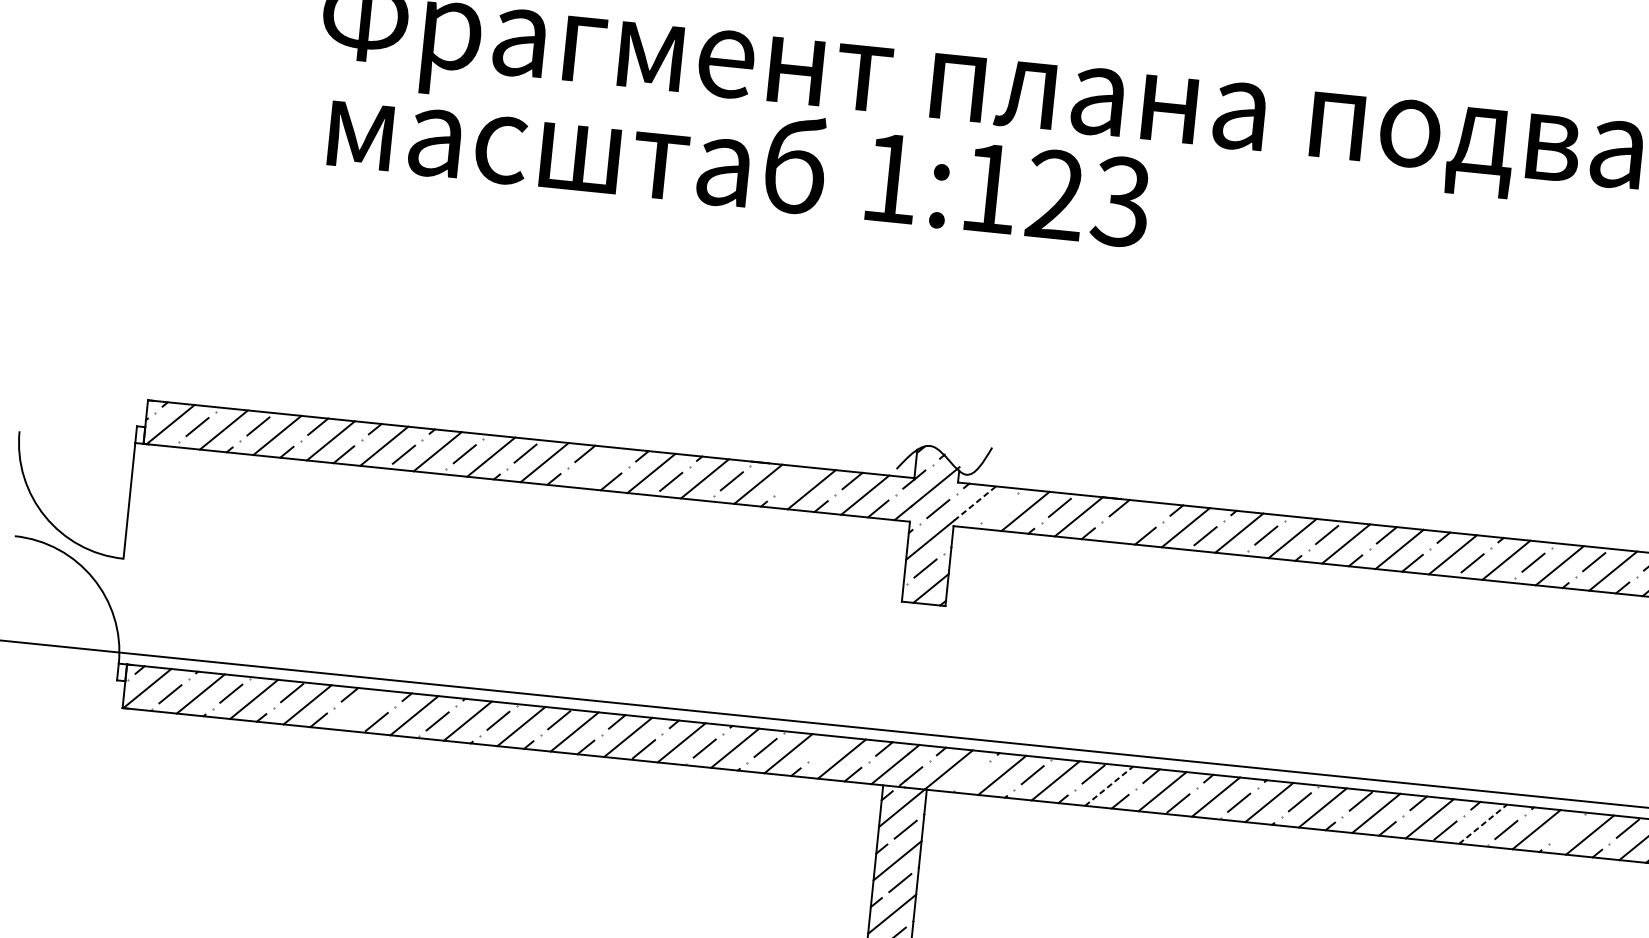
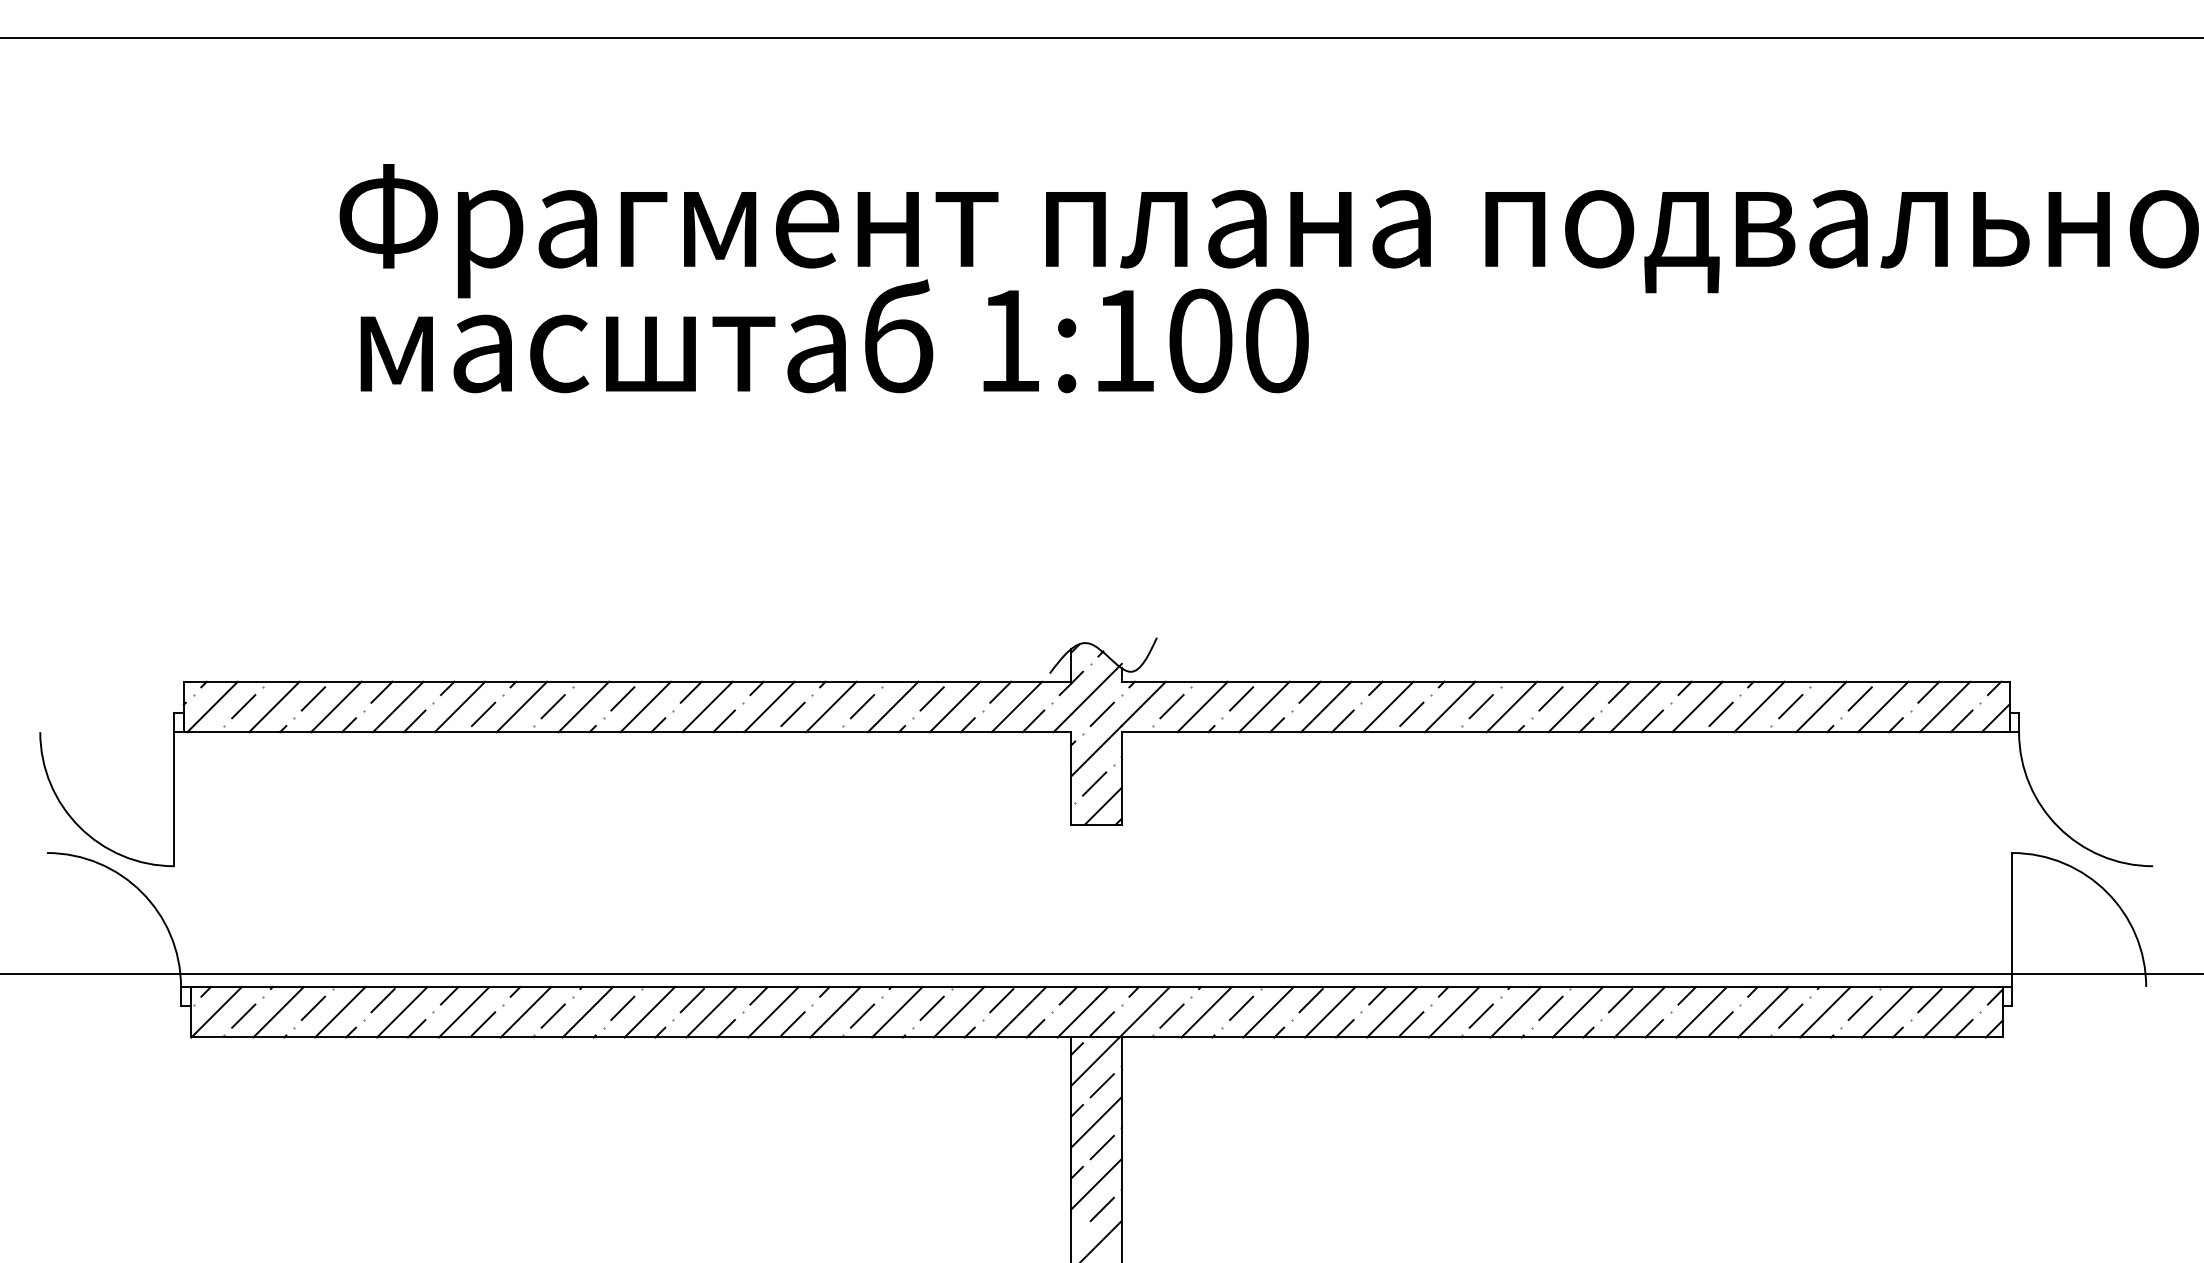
text: (1088, 198) -> (1238, 340), 1:123 -> 1:100
line: (598, 467) -> (707, 706), added
line: (792, 480) -> (931, 698), added
line: (975, 503) -> (1144, 703), dashed -> solid
line: (998, 508) -> (1171, 706), added
line: (1132, 521) -> (1326, 706), added
line: (360, 710) -> (463, 1012), added
line: (826, 747) -> (1001, 1000), added
line: (971, 775) -> (1171, 1015), added
line: (1109, 786) -> (1330, 1012), dashed -> solid
line: (1483, 824) -> (1763, 1012), dashed -> solid
line: (1566, 828) -> (1859, 1007), added

